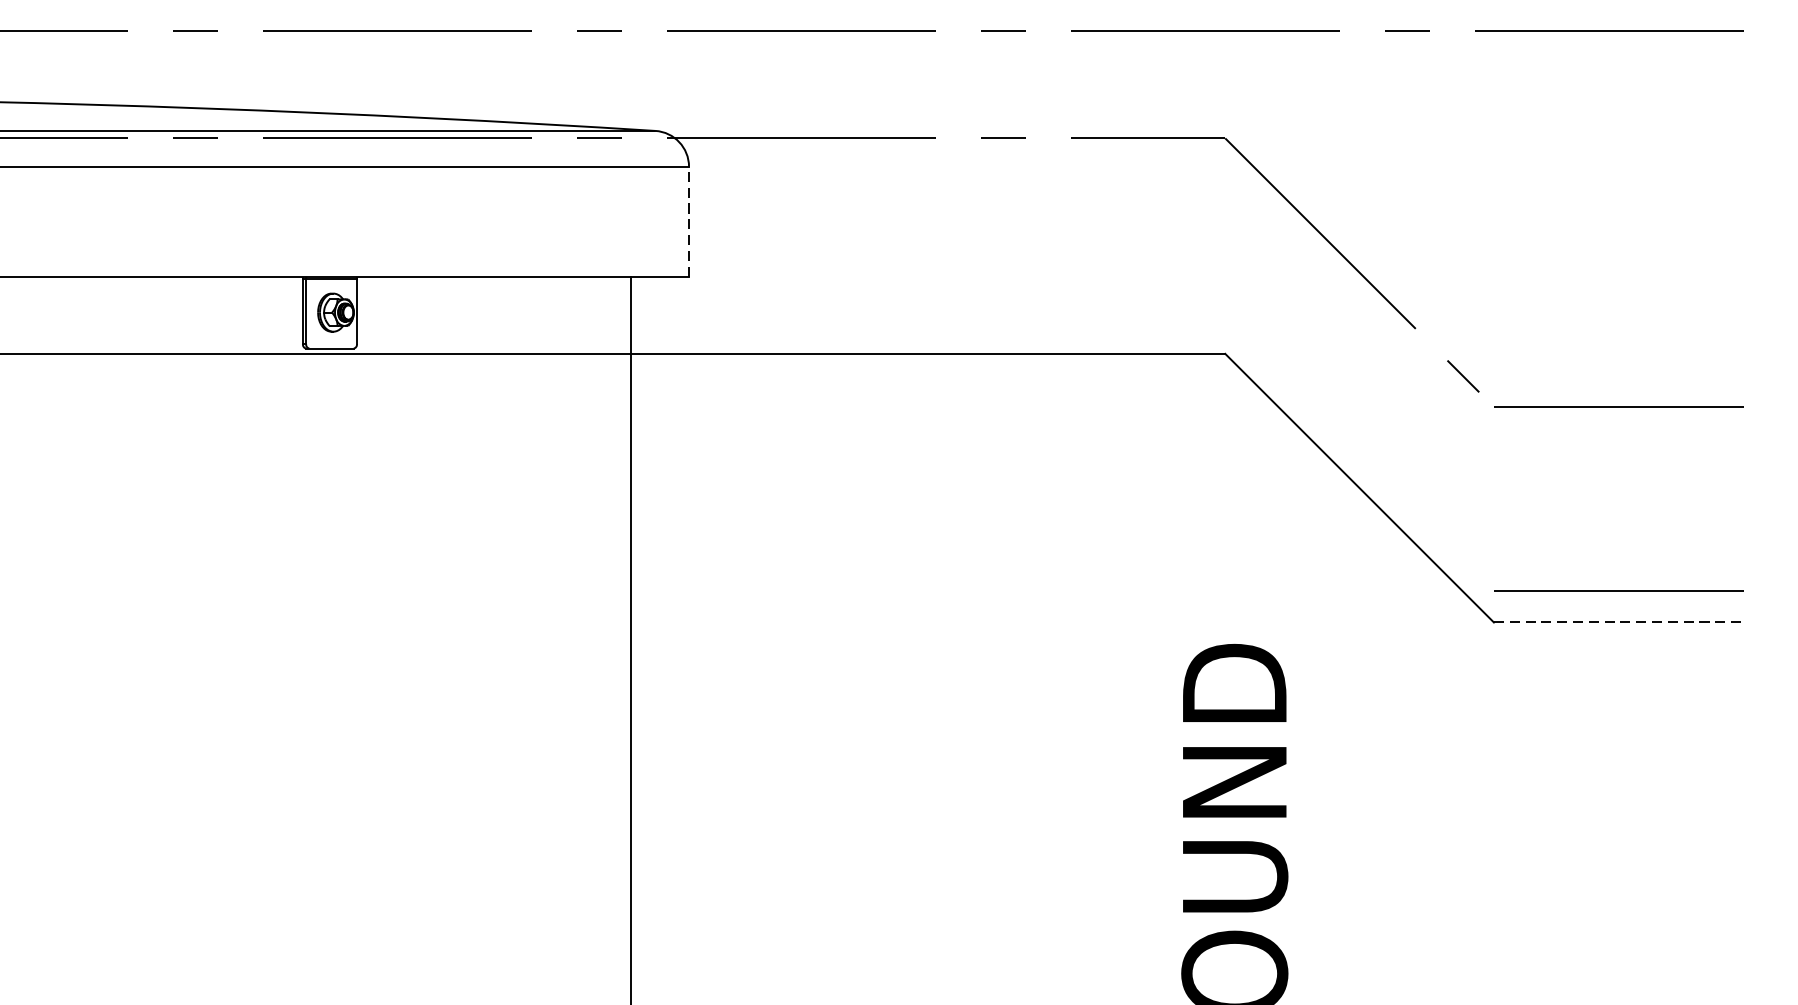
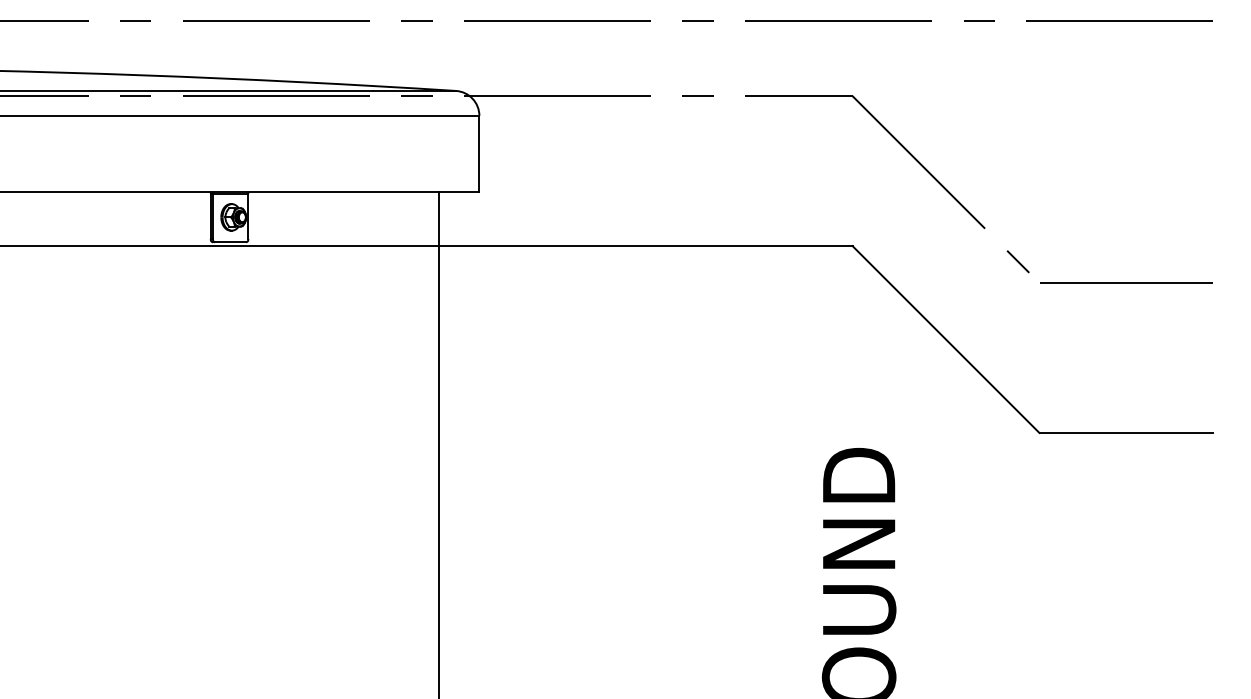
line: (689, 220) -> (479, 153), dashed -> solid
line: (1618, 590) -> (1126, 410), removed
line: (1618, 623) -> (1126, 433), dashed -> solid

